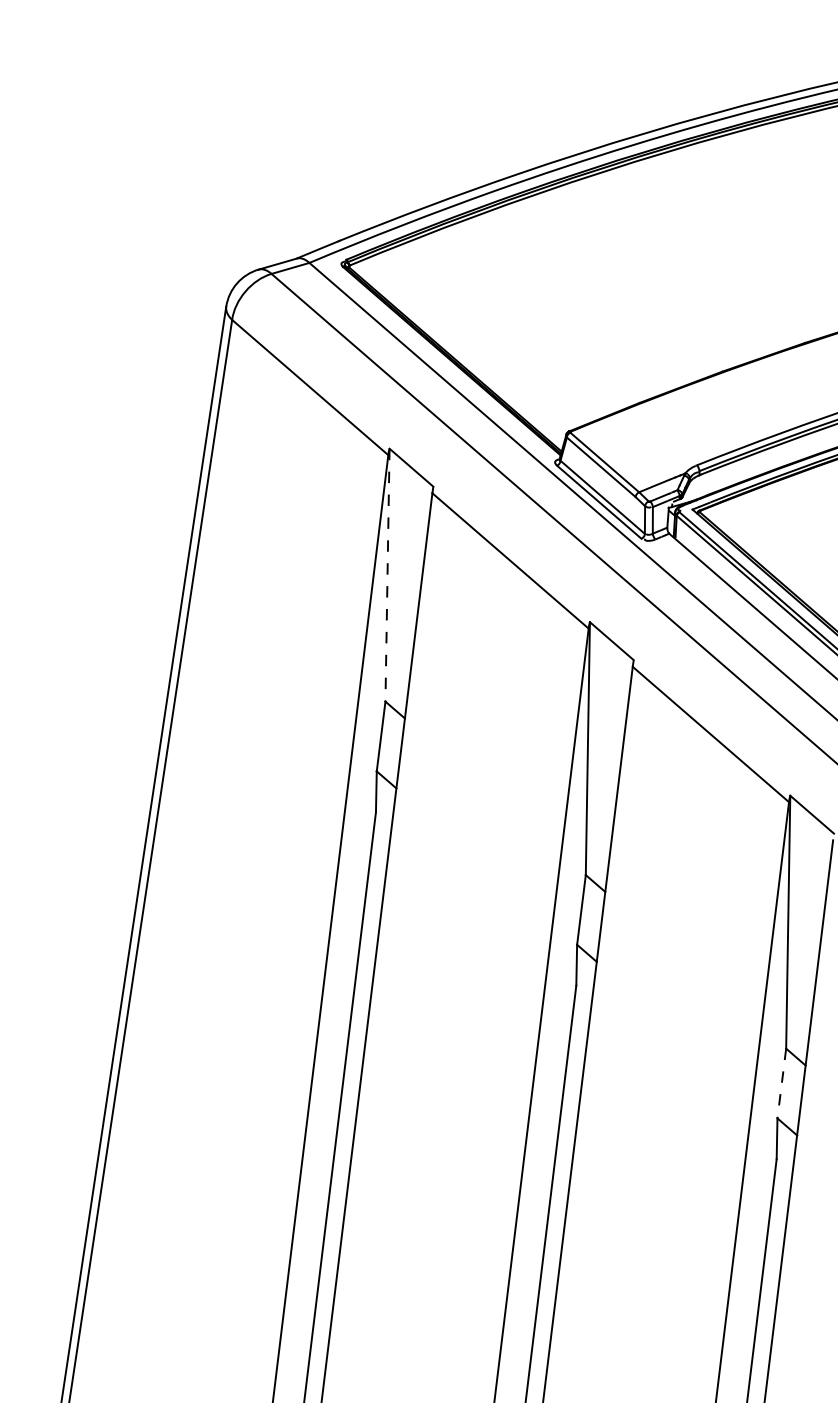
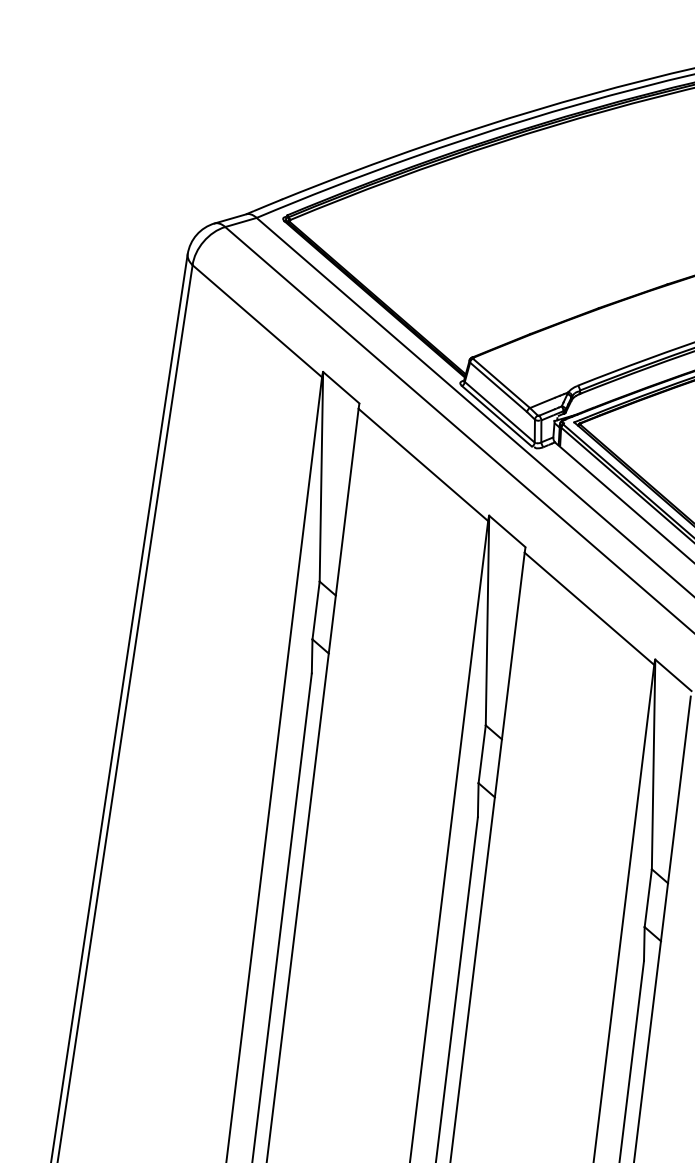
line: (387, 574) -> (321, 476), dashed -> solid
line: (782, 1083) -> (648, 898), dashed -> solid

